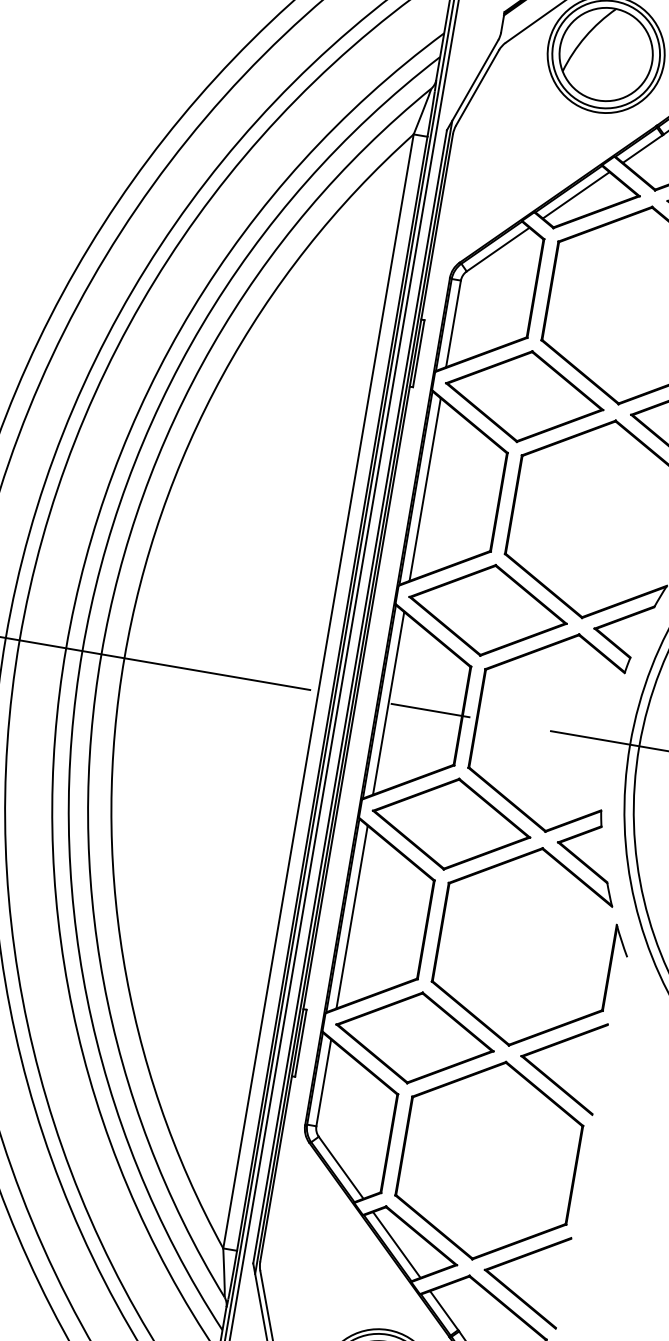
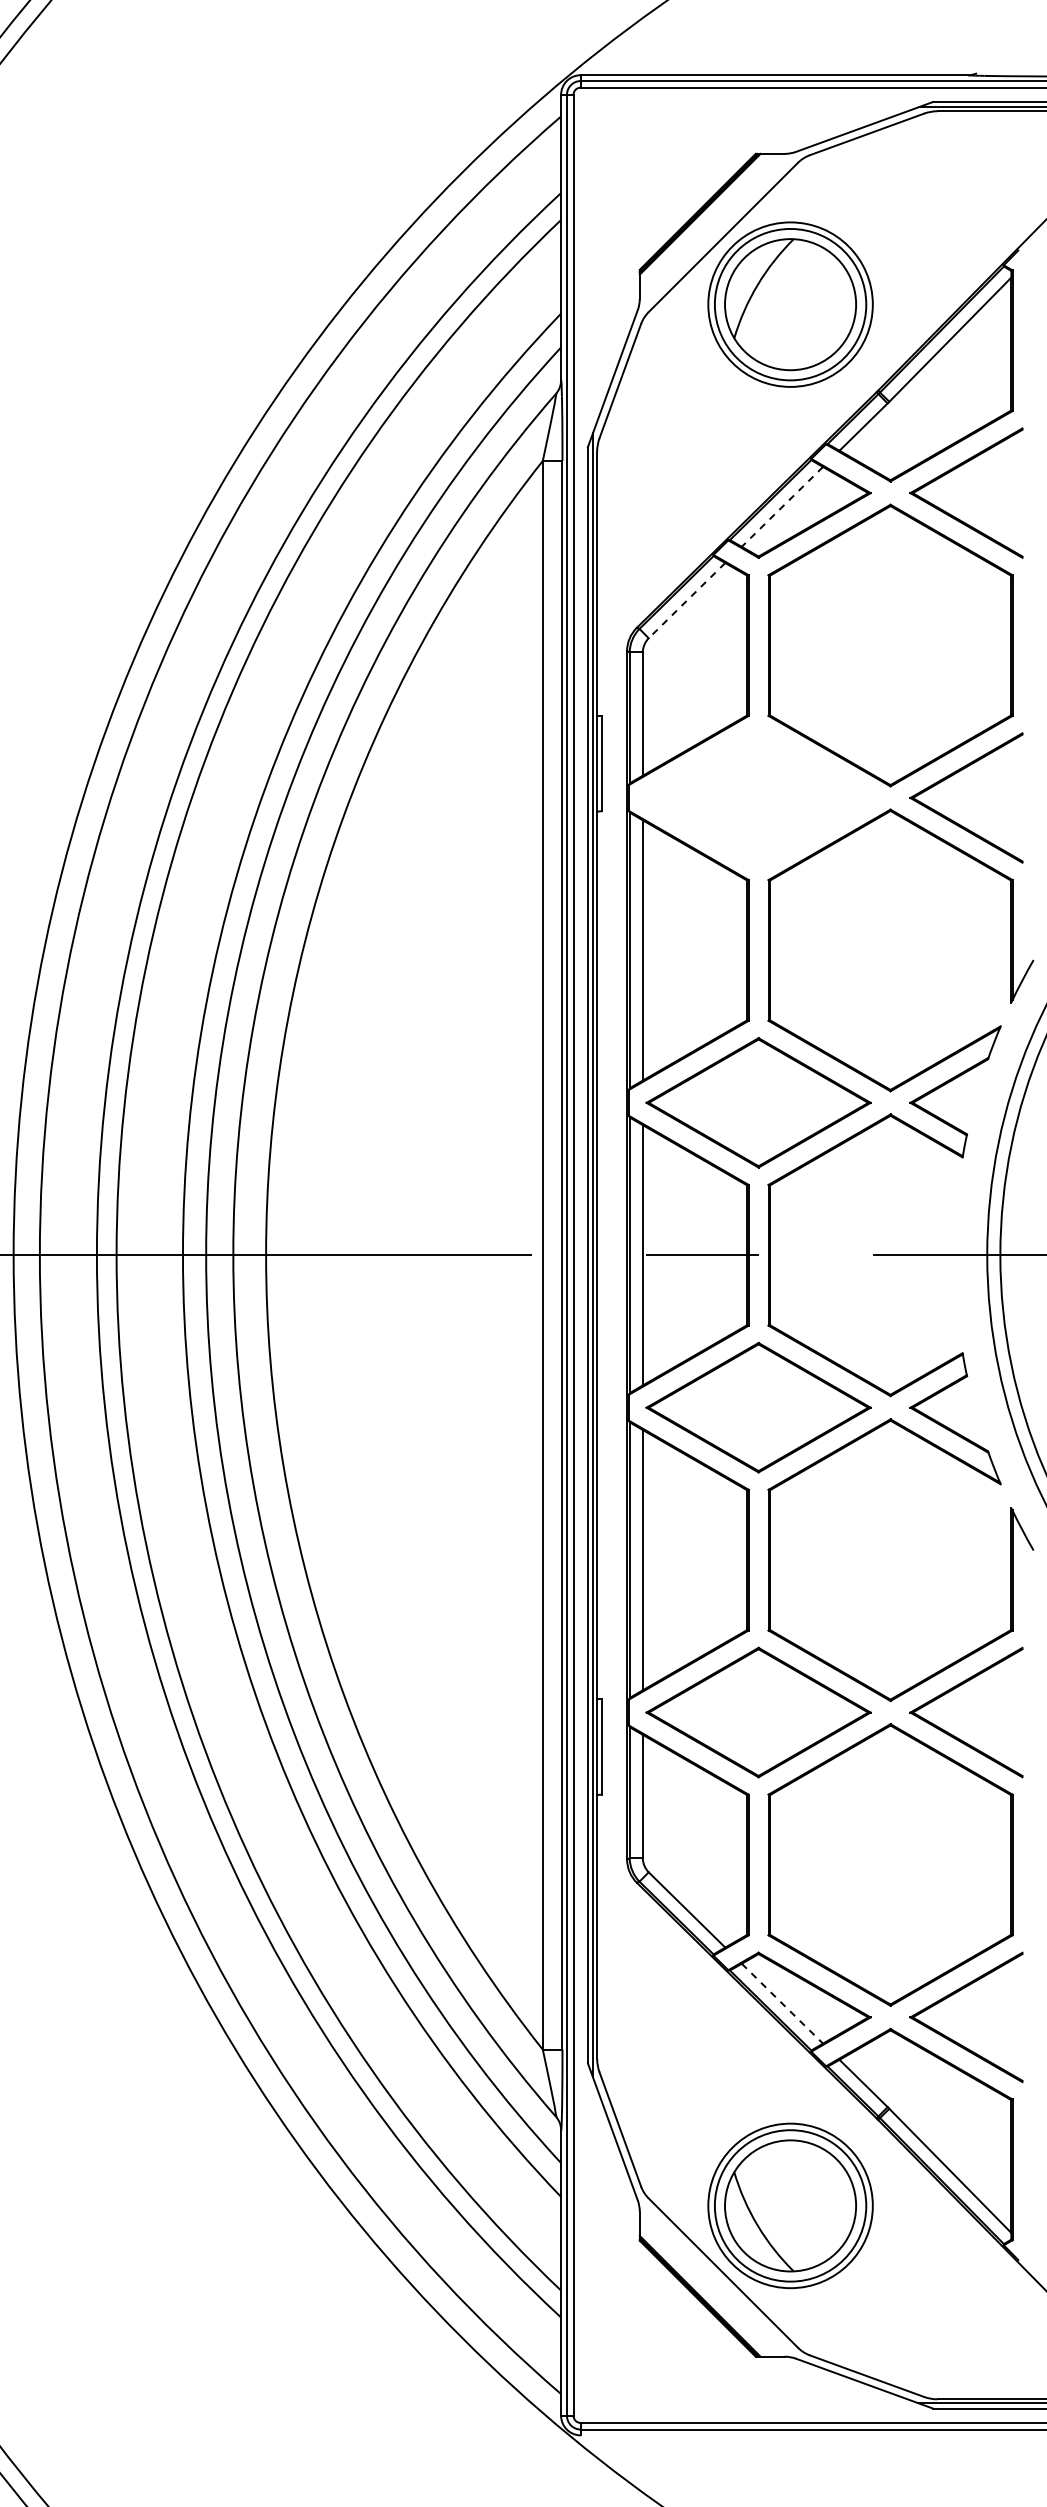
line: (576, 195) -> (782, 506), solid -> dashed
line: (498, 249) -> (687, 600), solid -> dashed
part: (524, 396) -> (758, 797), removed
line: (396, 1244) -> (782, 2003), solid -> dashed

